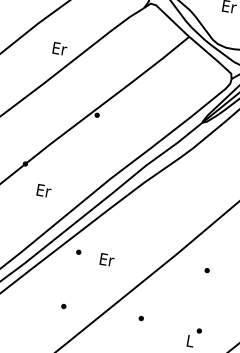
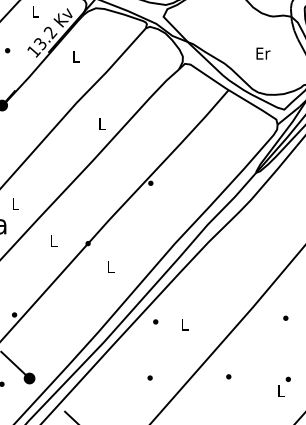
text: (59, 48) -> (102, 123), Er -> L
text: (44, 190) -> (111, 266), Er -> L
text: (107, 259) -> (185, 324), Er -> L

